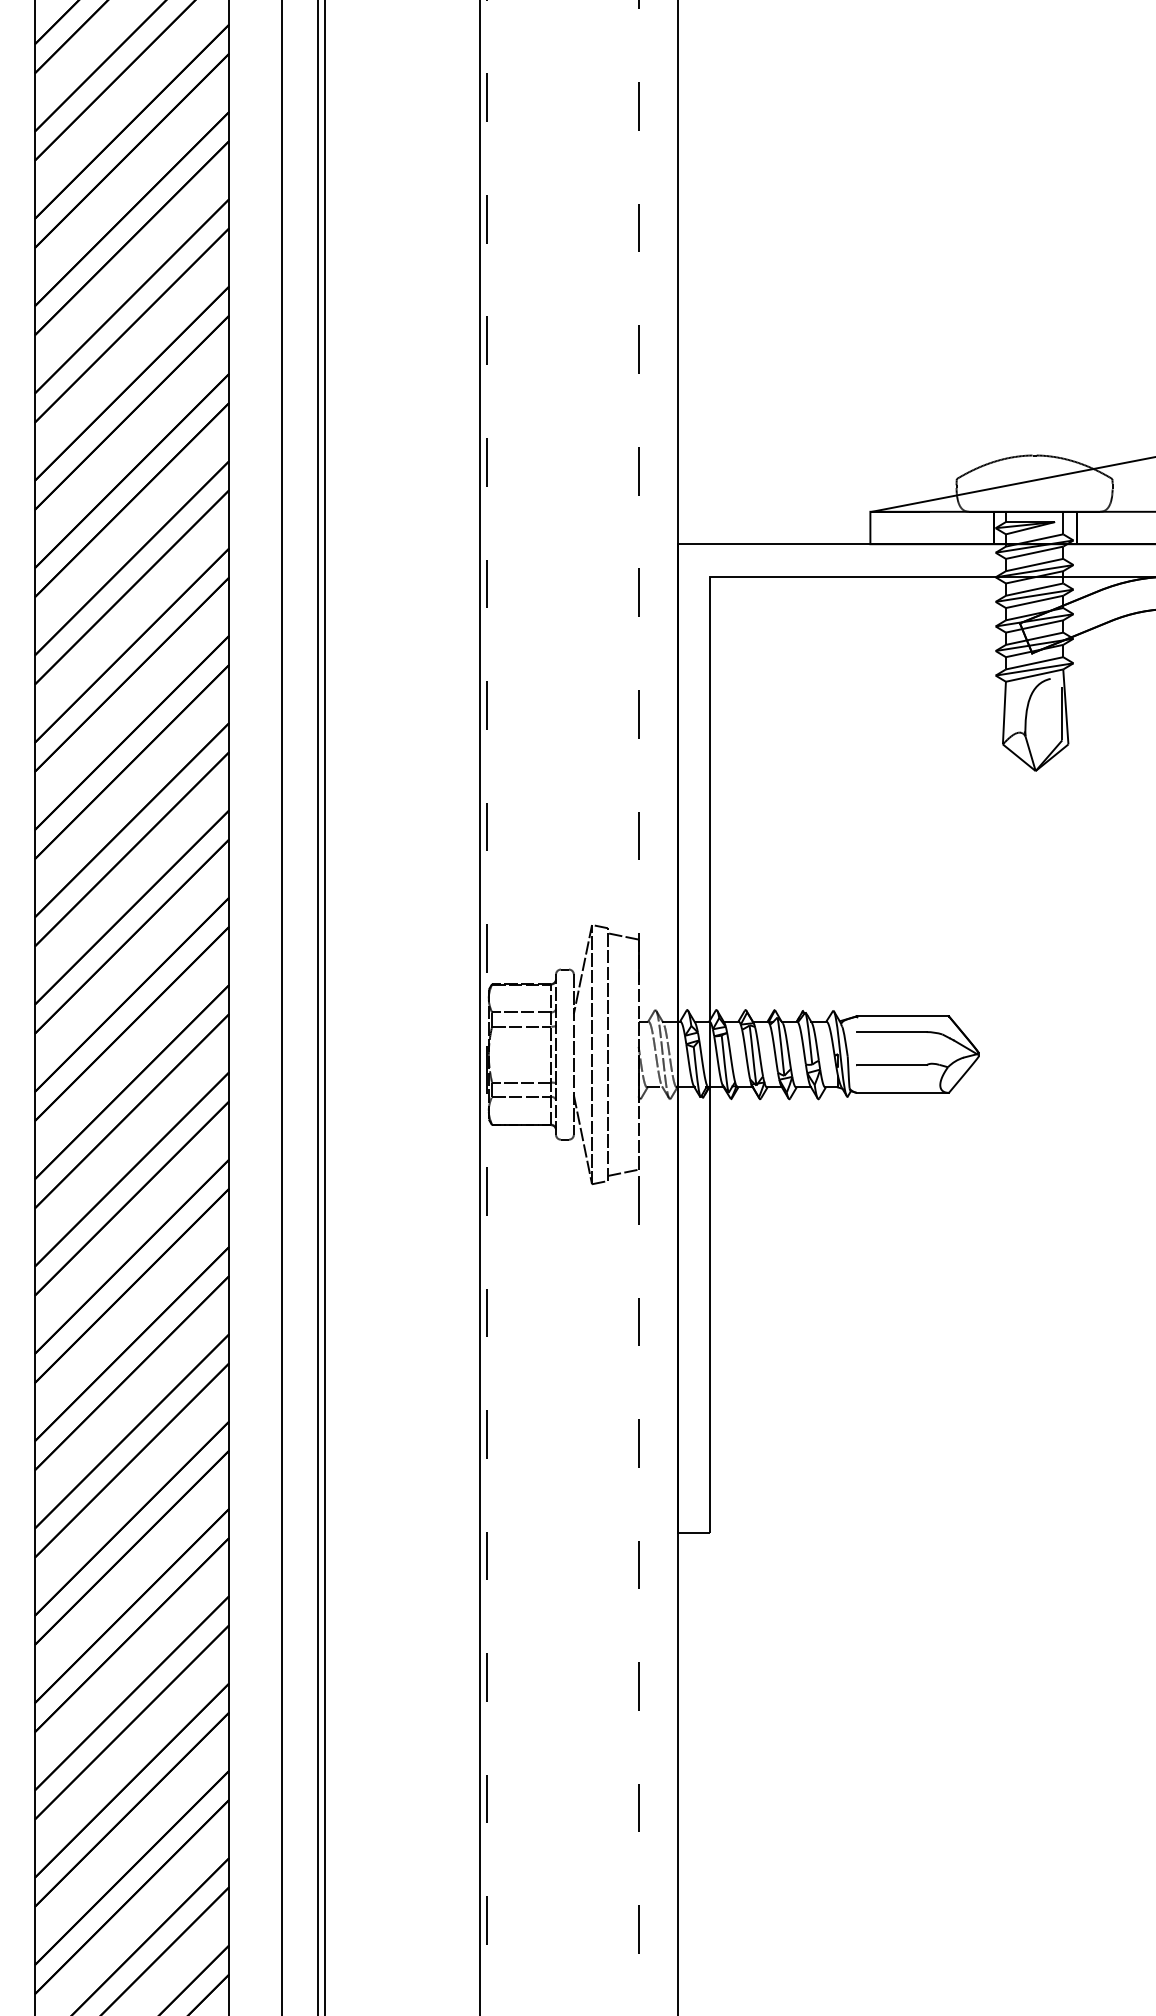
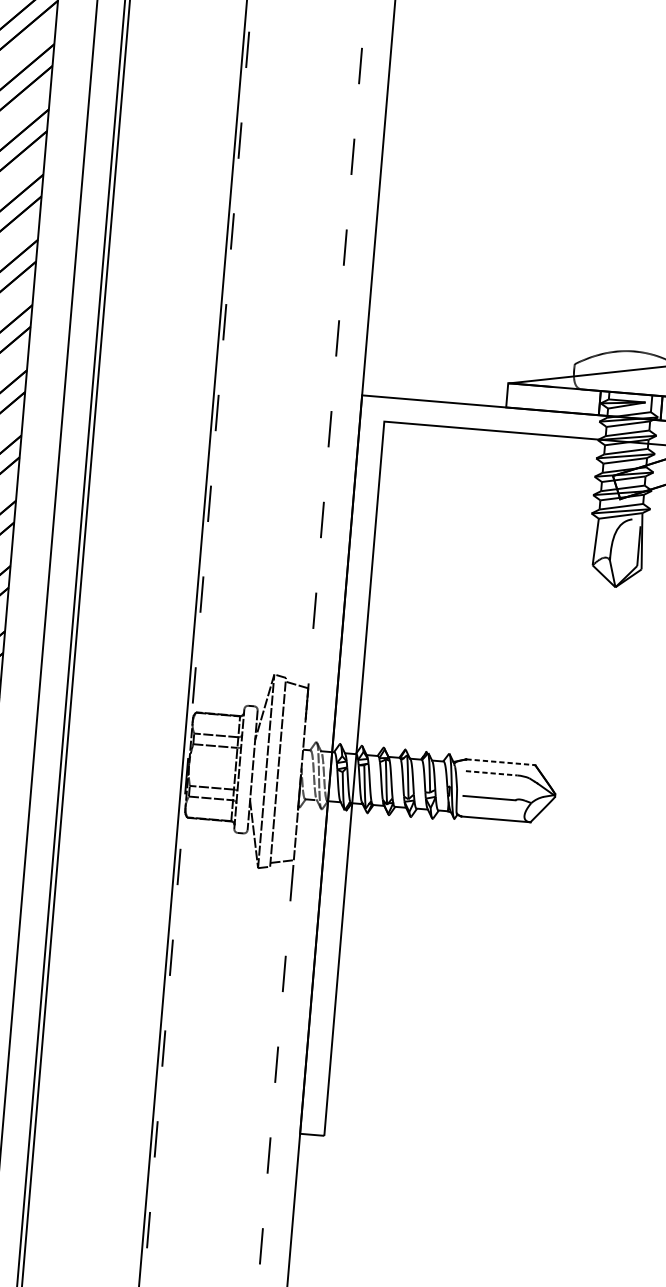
line: (903, 1016) -> (501, 762), solid -> dashed
line: (892, 1032) -> (492, 773), solid -> dashed

